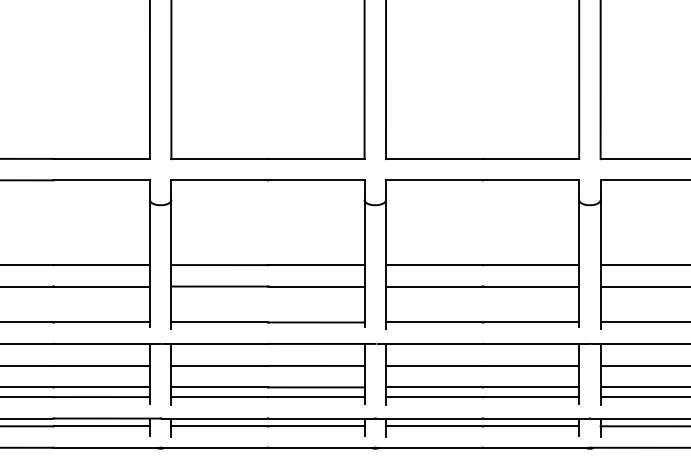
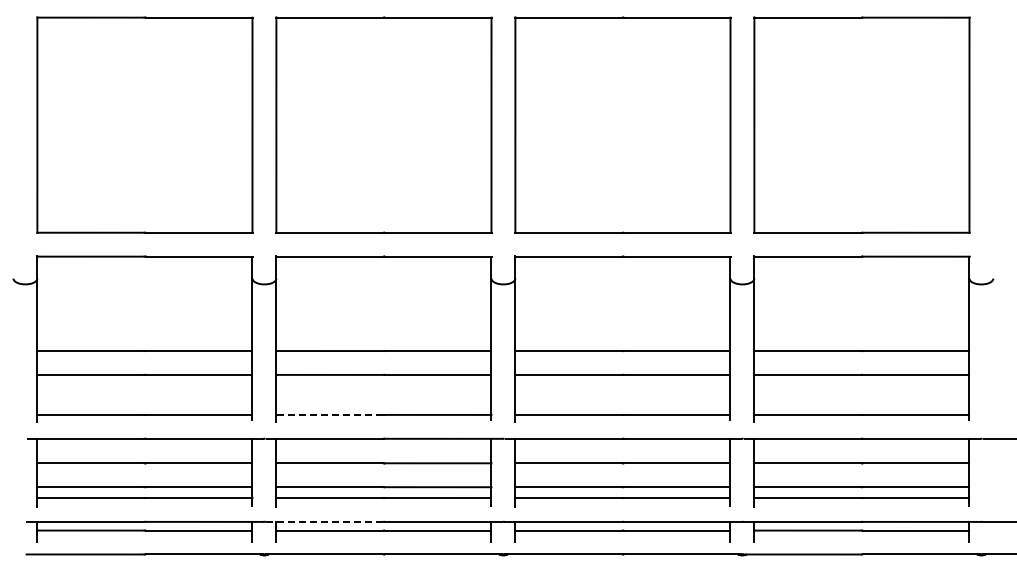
line: (219, 322) -> (329, 414), solid -> dashed
line: (214, 418) -> (324, 521), solid -> dashed

